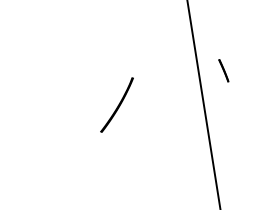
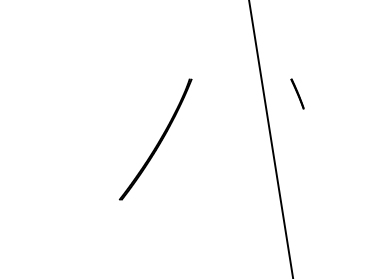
part: (116, 105) -> (155, 139), size x1.67

